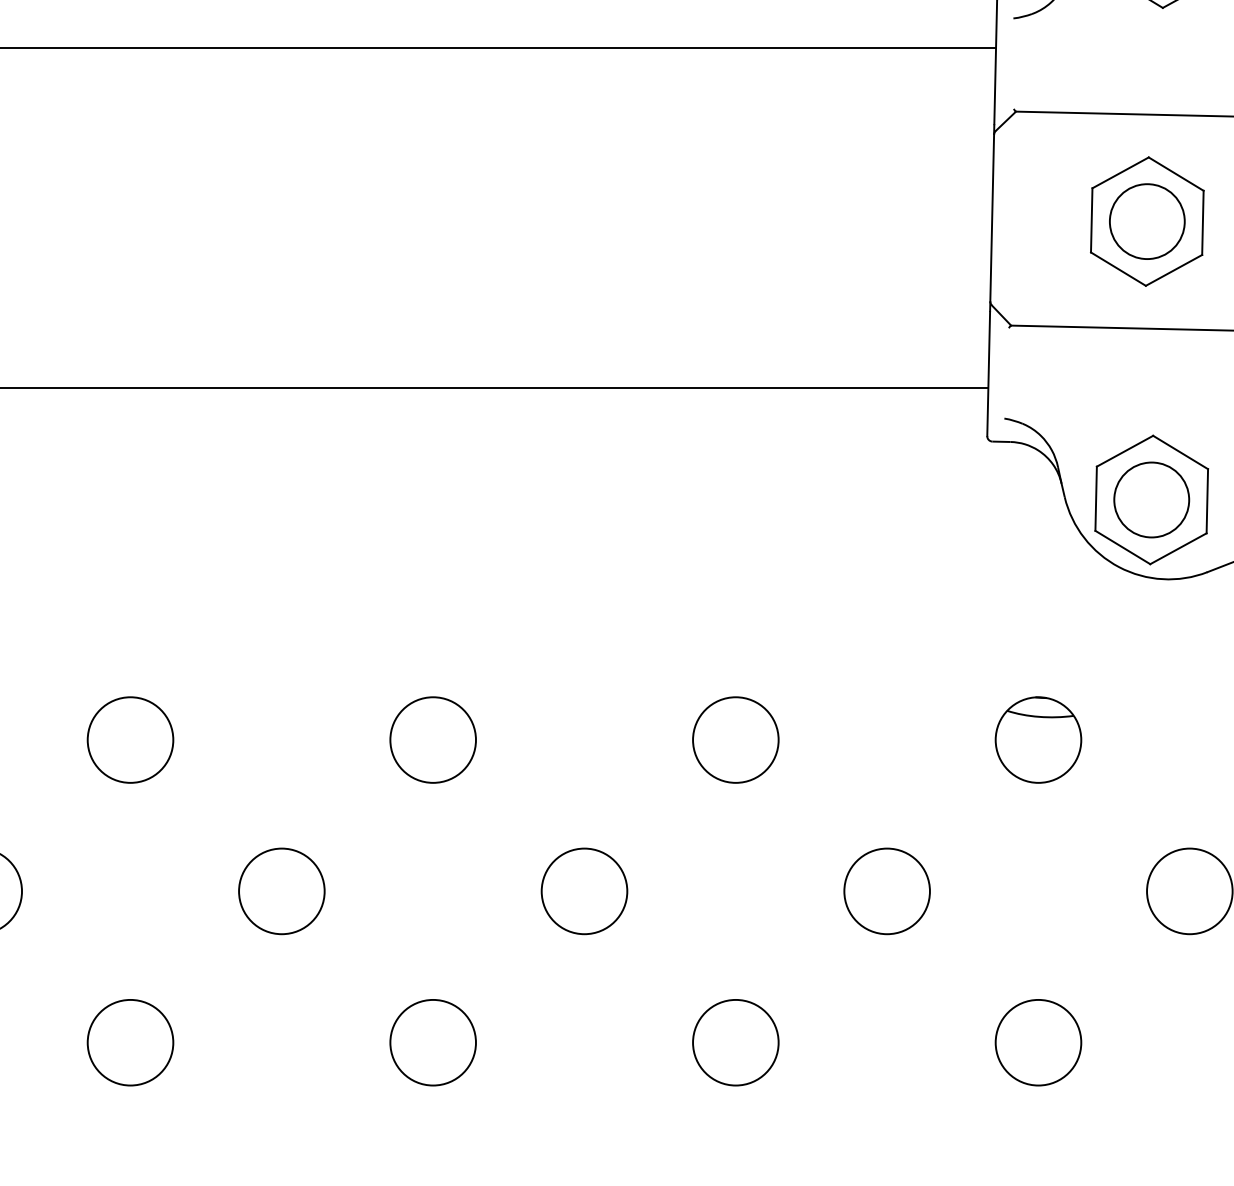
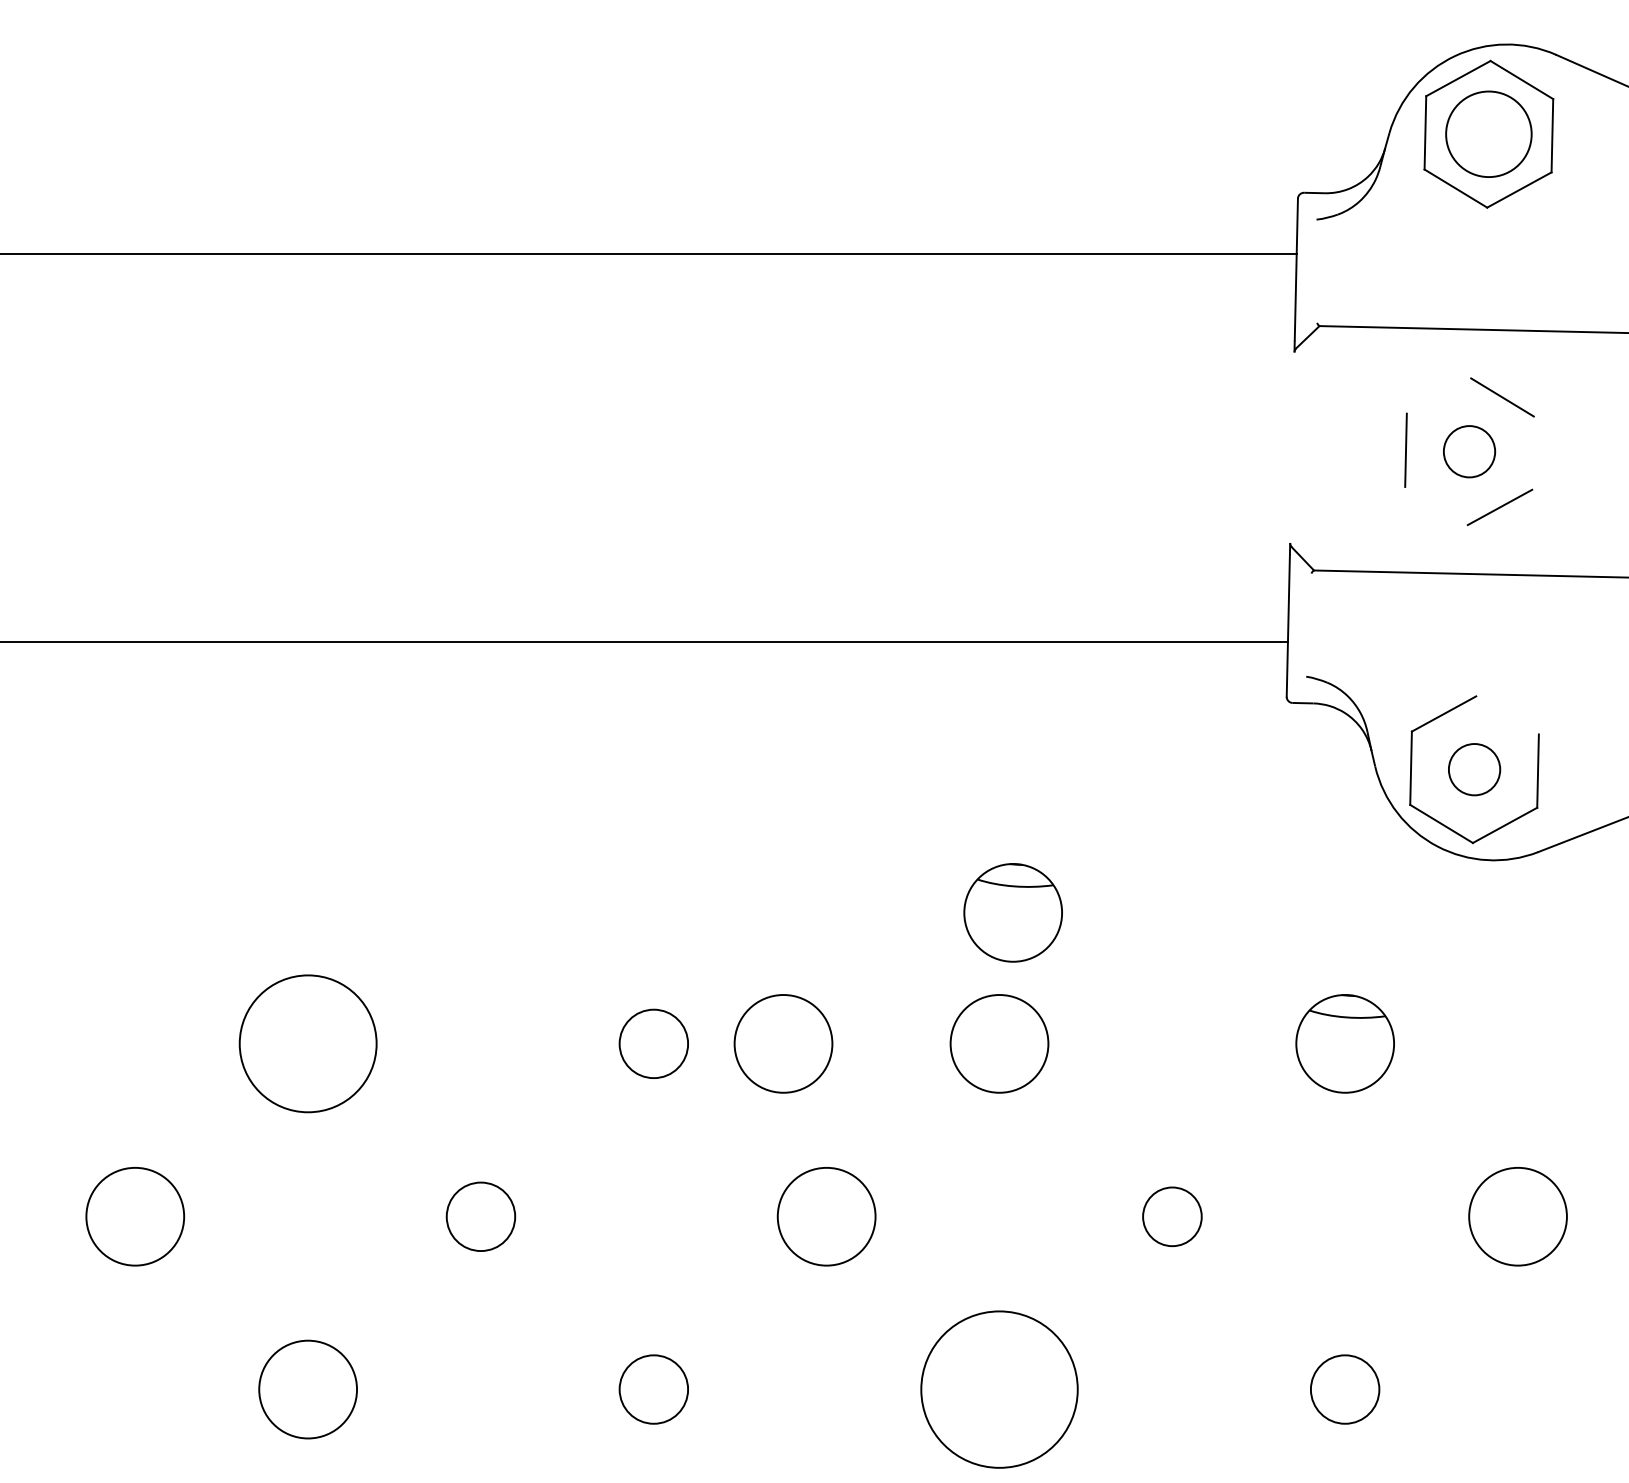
line: (1120, 172) -> (1438, 395), removed
line: (992, 217) -> (1292, 447), removed
circle: (1147, 221) -> (1469, 451), size x0.6
line: (1202, 222) -> (1532, 452), removed
line: (1118, 268) -> (1436, 505), removed
line: (1180, 452) -> (1507, 715), removed
circle: (1151, 499) -> (1474, 769), size x0.6
part: (747, 625) -> (1012, 912), added
circle: (129, 739) -> (307, 1043), size x1.4
circle: (432, 739) -> (653, 1043), size x0.7
circle: (546, 739) -> (783, 1043), added
circle: (281, 891) -> (480, 1216), size x0.7
circle: (887, 891) -> (1172, 1216), size x0.6
circle: (432, 1042) -> (653, 1389), size x0.7
circle: (735, 1042) -> (999, 1389), size x1.6
circle: (1037, 1042) -> (1344, 1389), size x0.7

